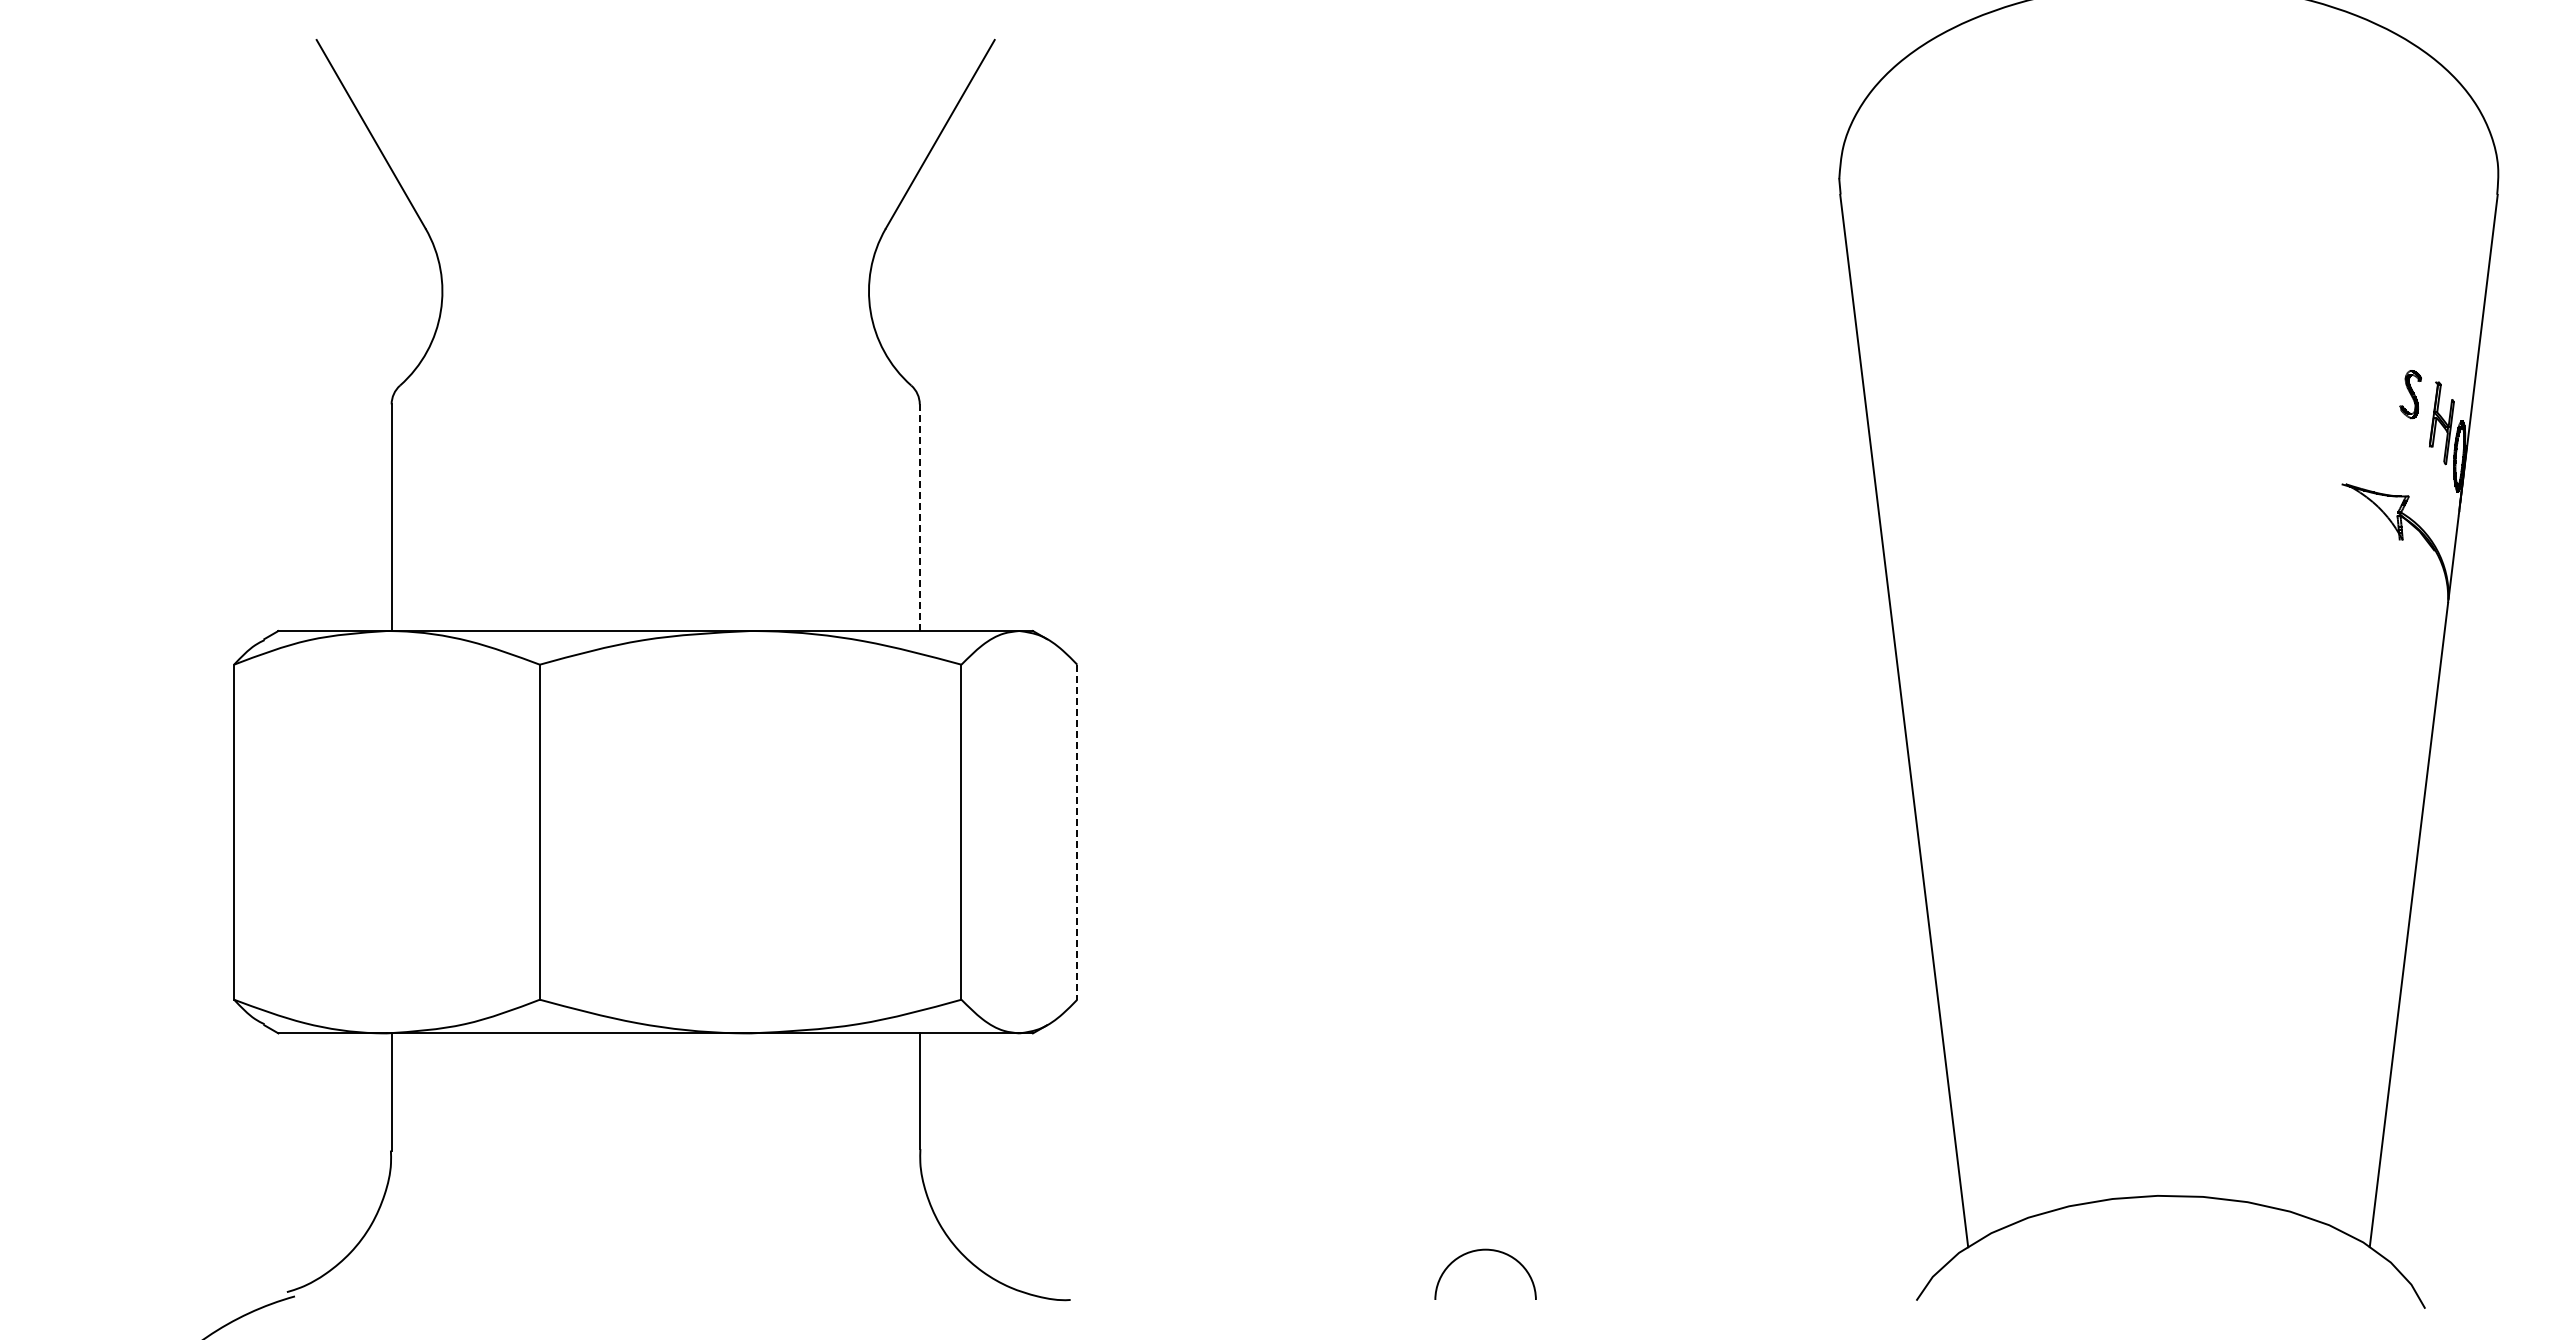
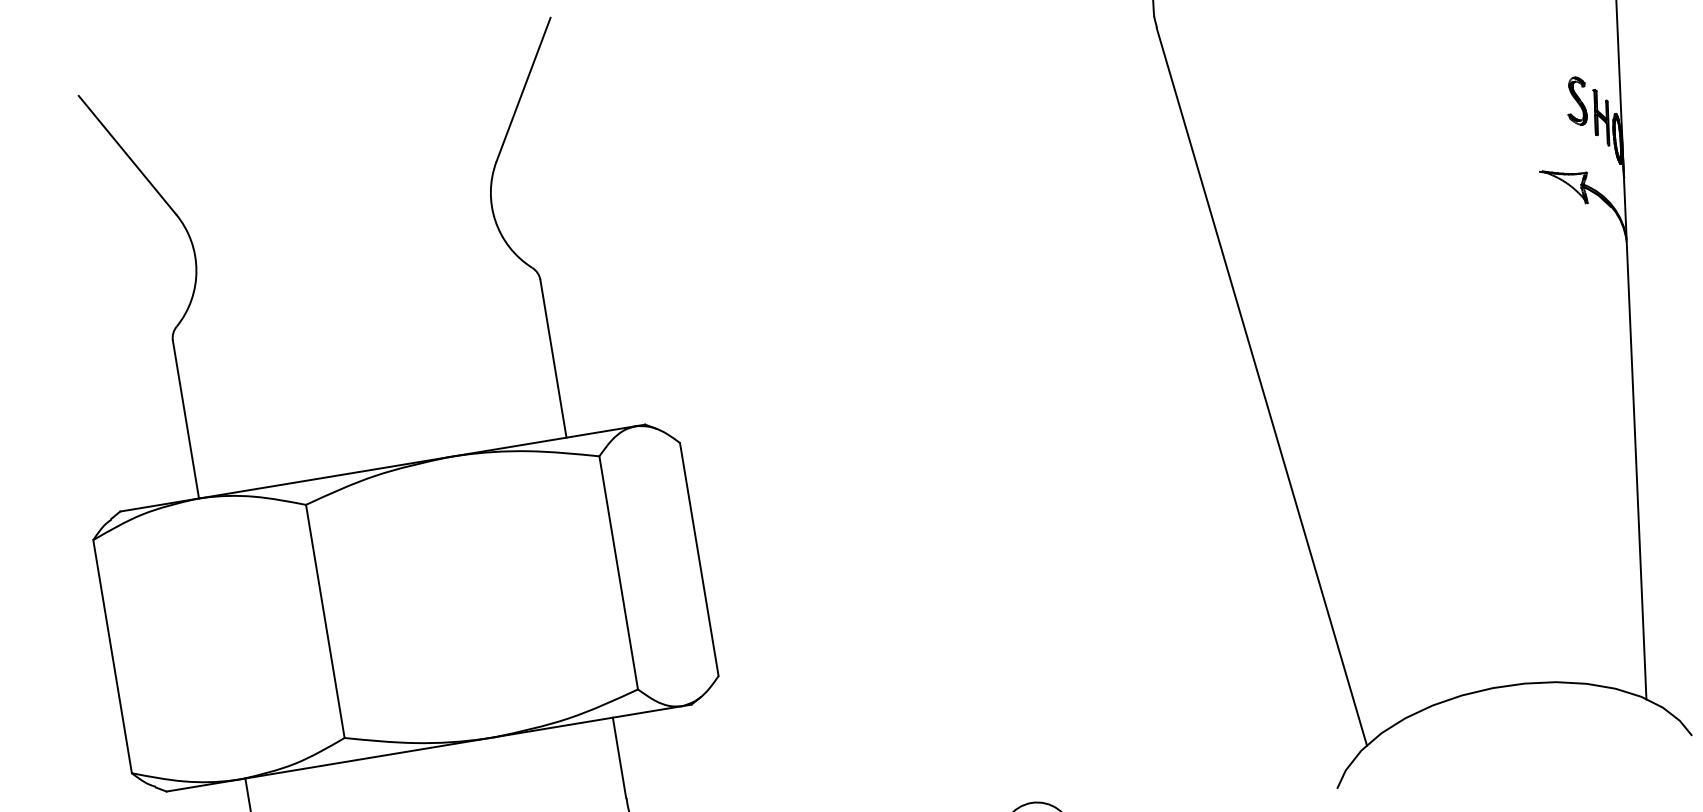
part: (2410, 394) -> (1576, 101), size x1.43
line: (919, 517) -> (553, 358), dashed -> solid
line: (1077, 832) -> (699, 559), dashed -> solid

